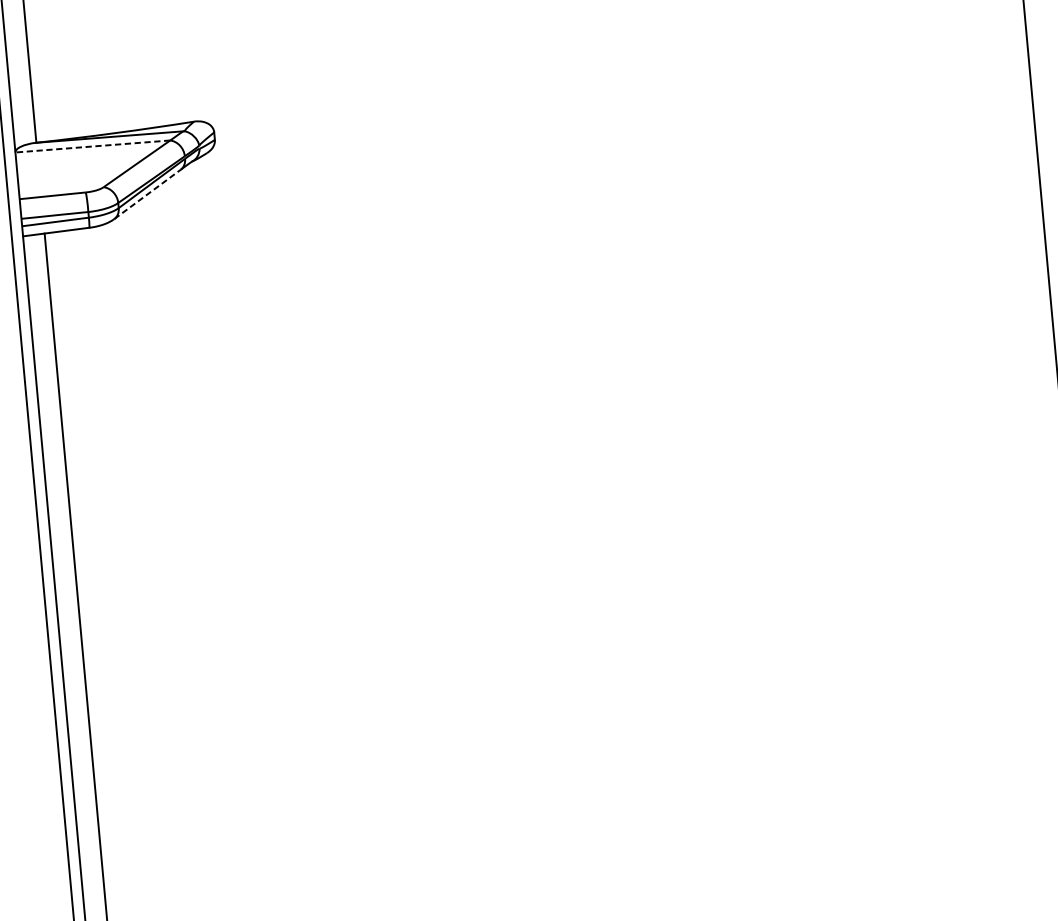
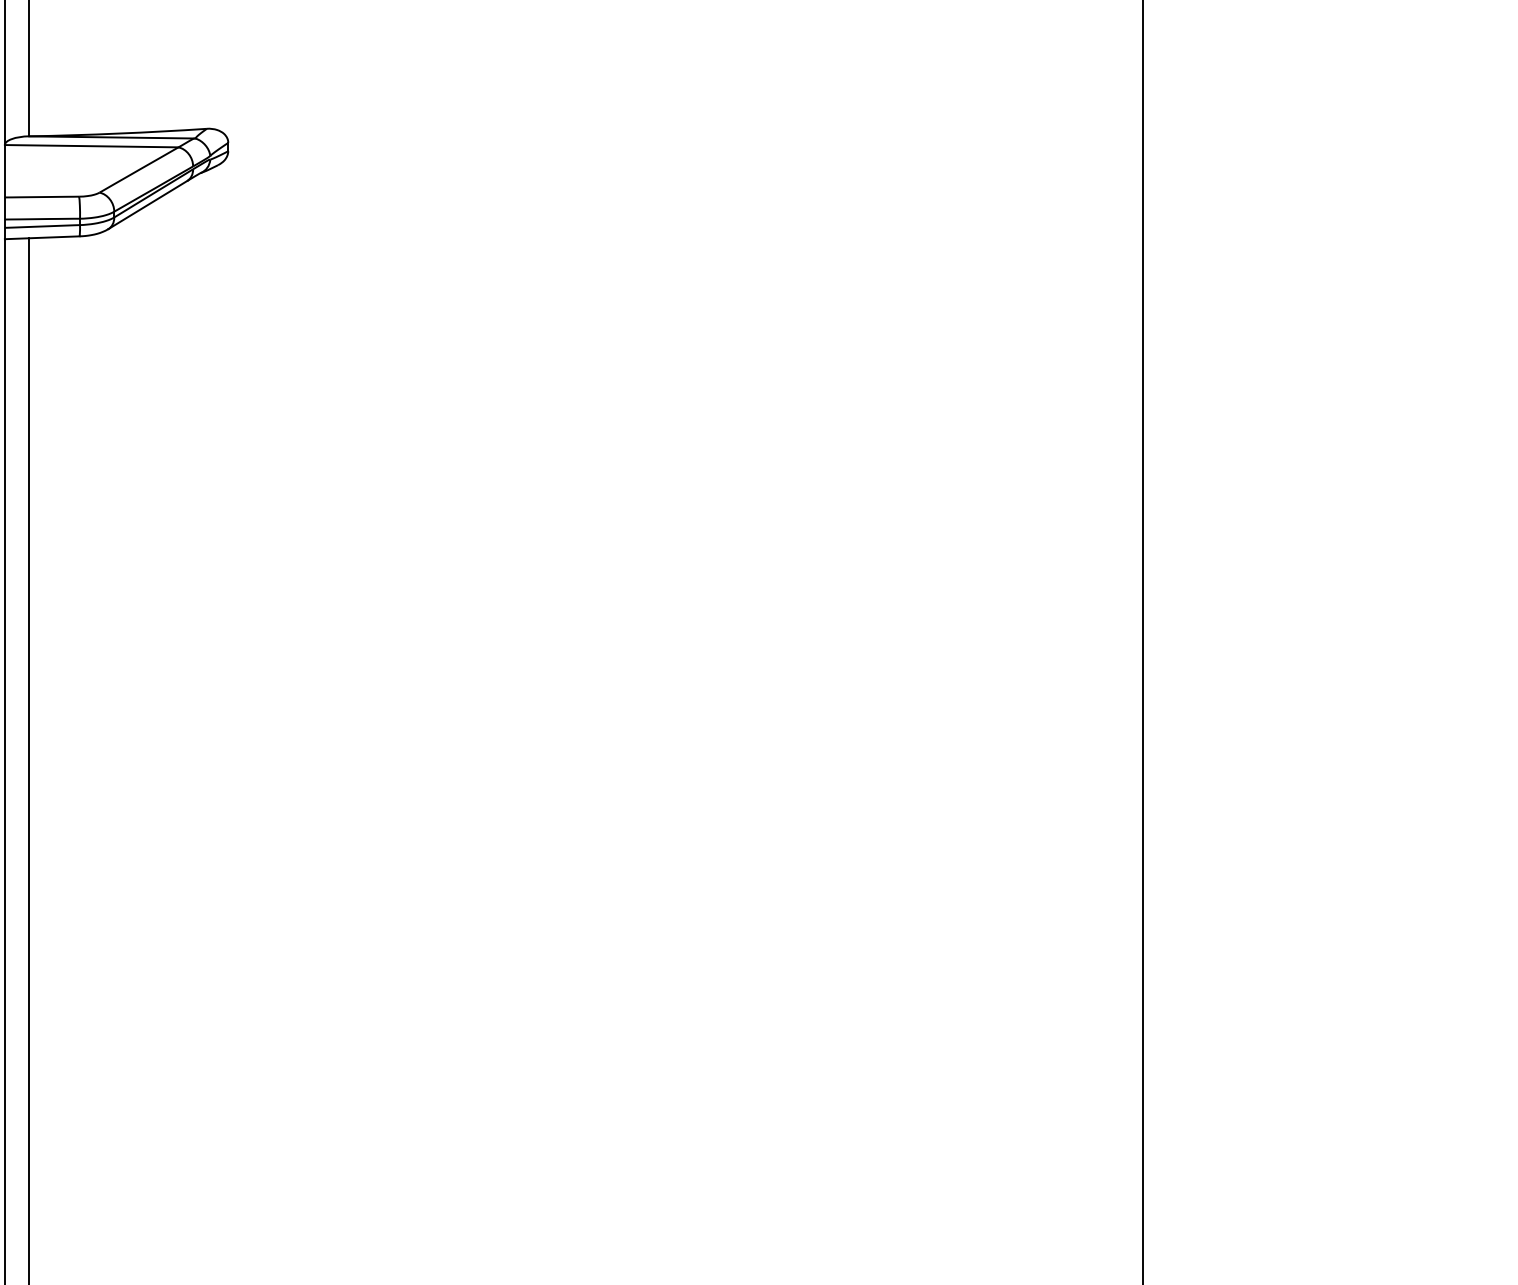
line: (92, 146) -> (91, 146), dashed -> solid
line: (148, 193) -> (148, 204), dashed -> solid

